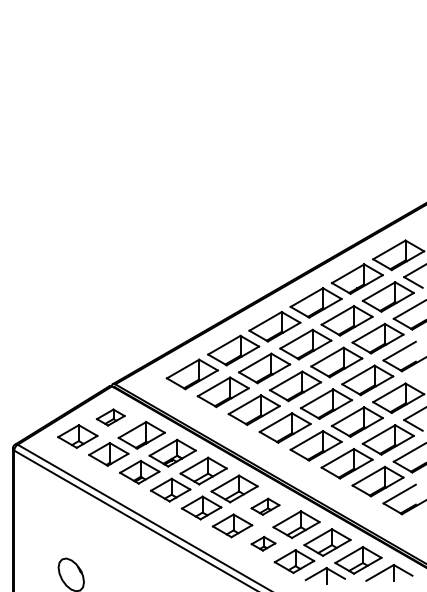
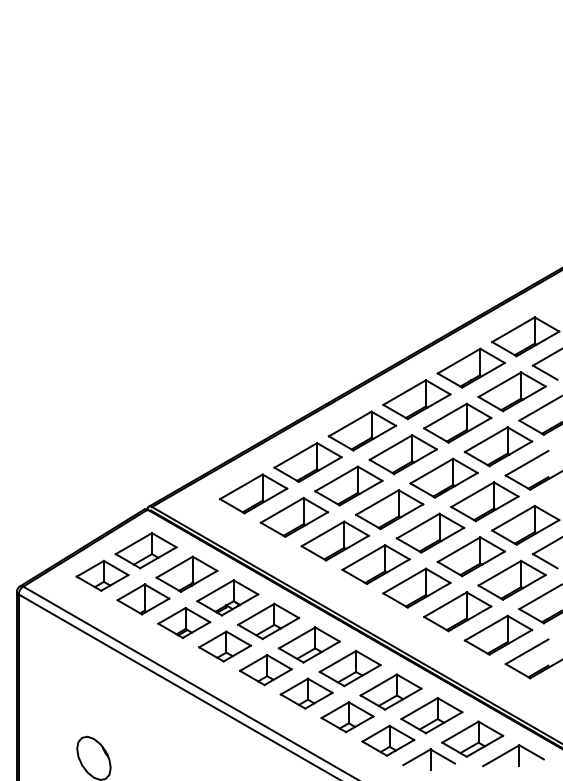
part: (110, 417) -> (145, 550), size x1.67
part: (265, 506) -> (349, 668), size x1.67
part: (263, 543) -> (347, 717), size x1.67

